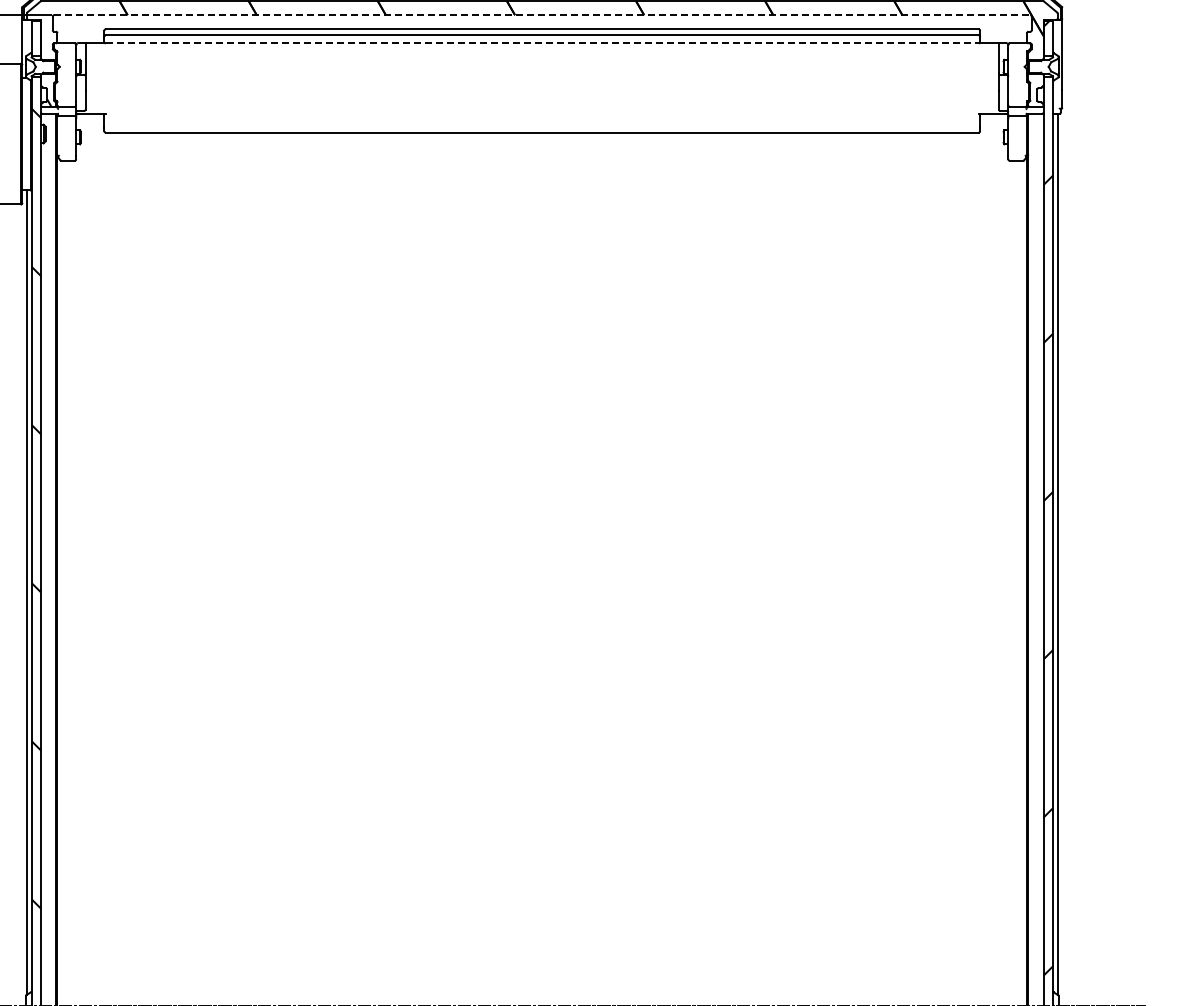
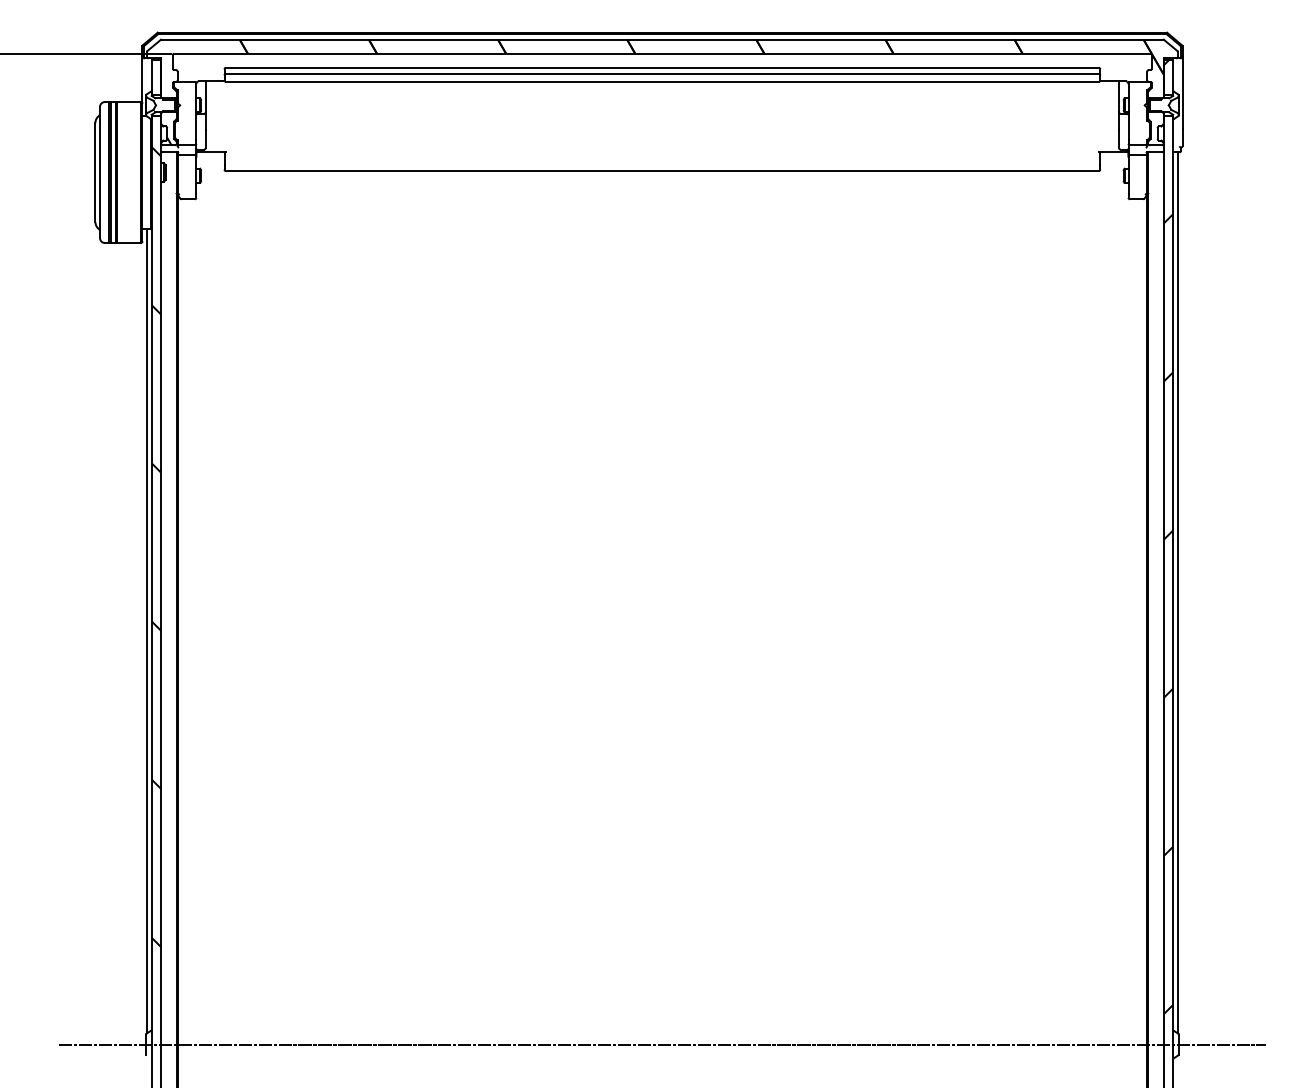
line: (542, 15) -> (662, 53), dashed -> solid
line: (542, 43) -> (662, 81), dashed -> solid

